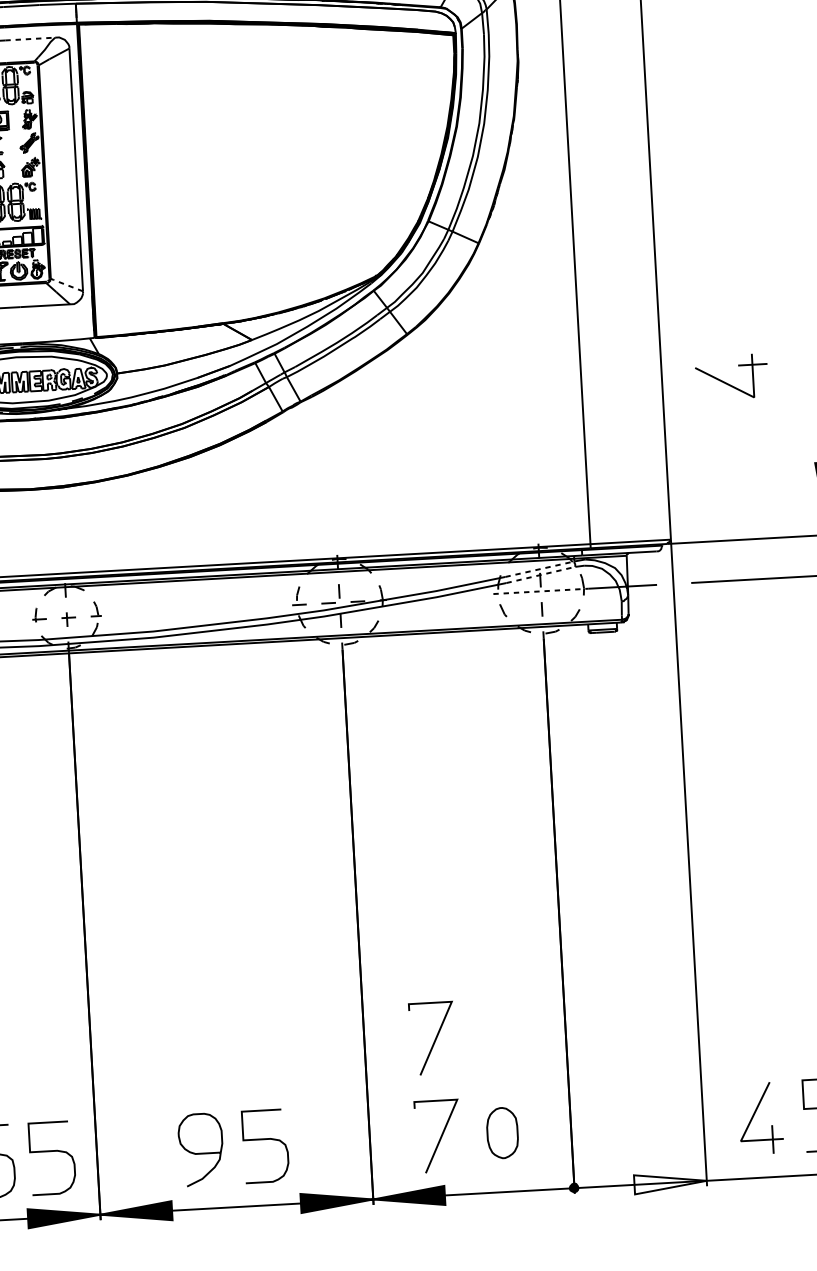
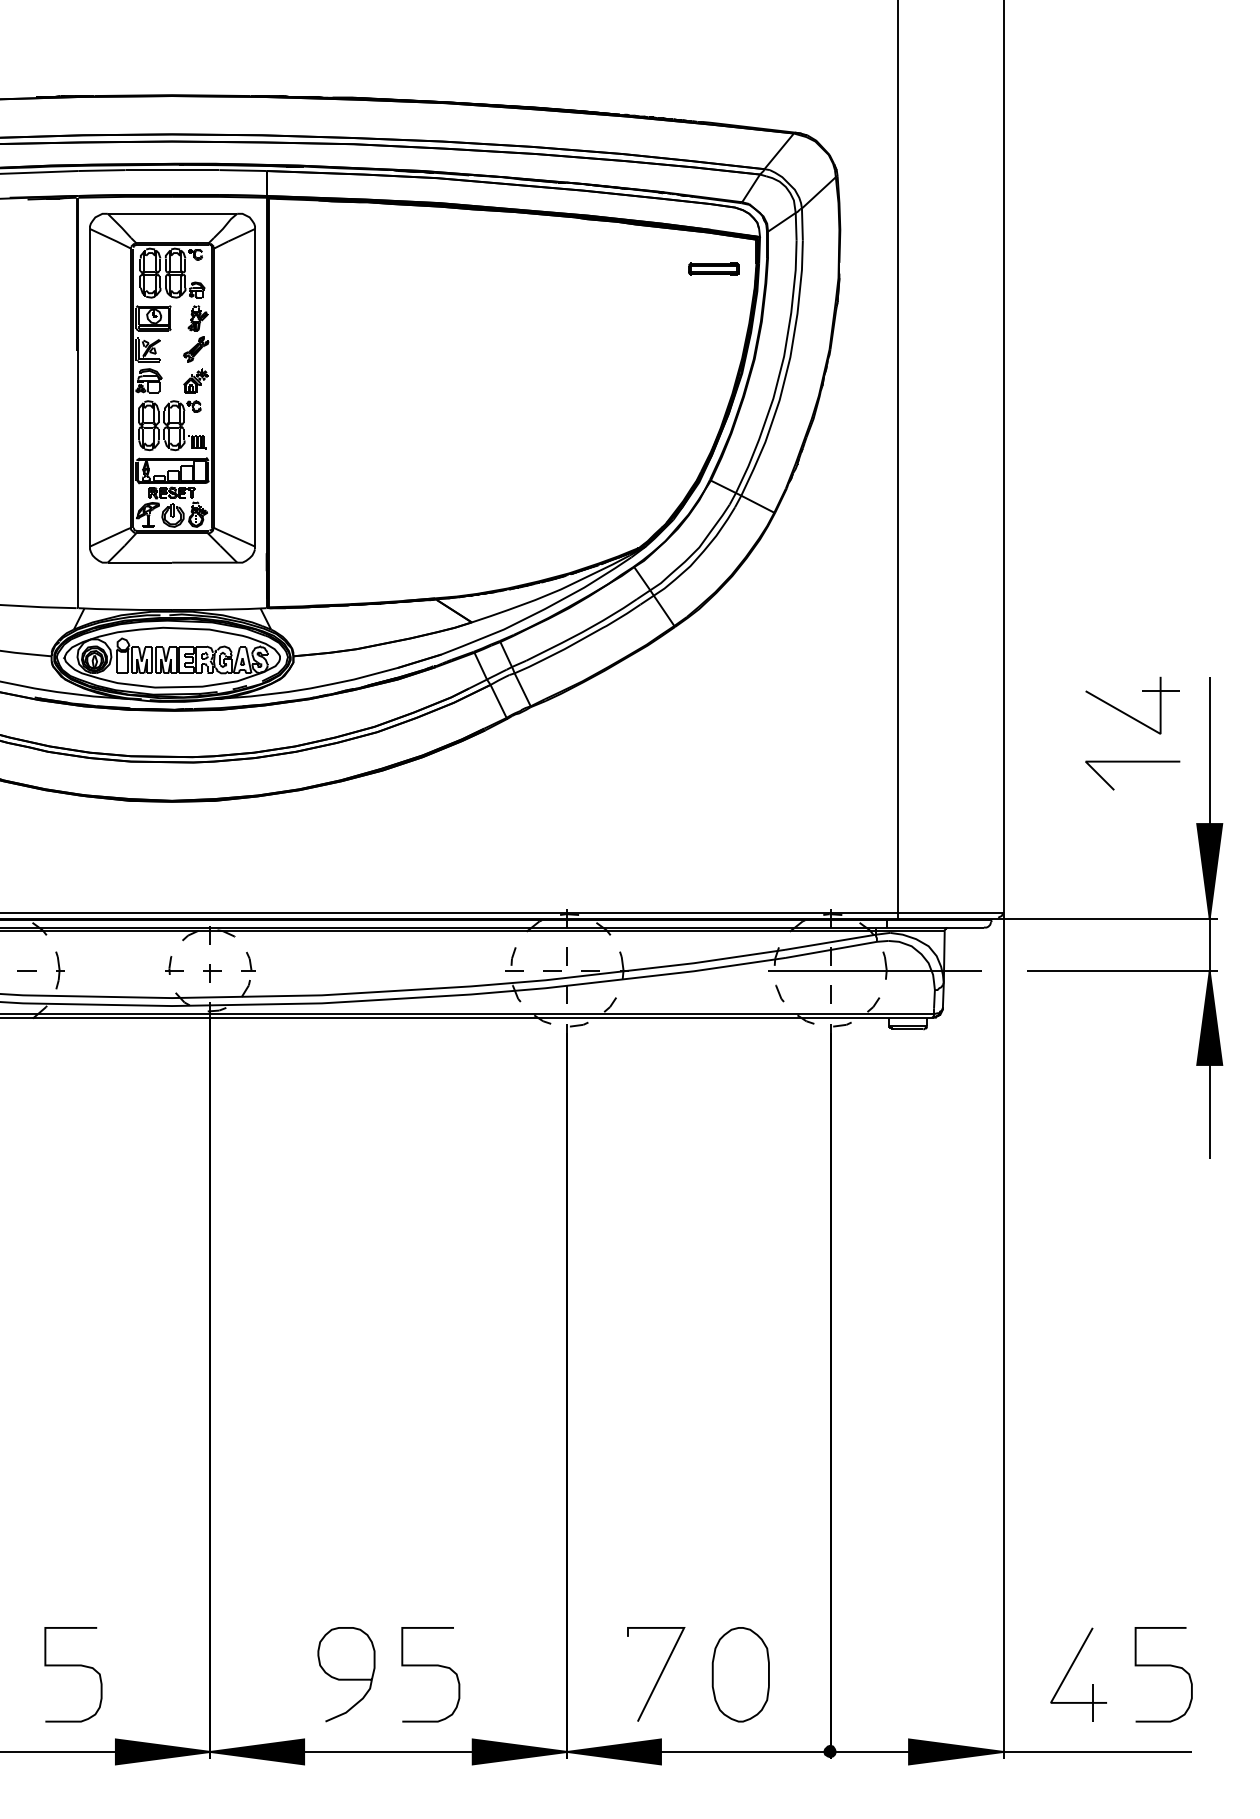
line: (30, 38) -> (204, 213), dashed -> solid
part: (421, 59) -> (713, 268), added
line: (66, 284) -> (233, 536), dashed -> solid
part: (728, 383) -> (1128, 714), moved
line: (763, 418) -> (1132, 762), added
line: (540, 569) -> (831, 942), dashed -> solid
line: (540, 574) -> (831, 949), dashed -> solid
line: (541, 591) -> (830, 971), dashed -> solid
line: (435, 1039) -> (659, 1547), removed
part: (502, 1132) -> (740, 1674), size x1.43
curve: (51, 1151) -> (151, 1666), removed
fill: (670, 1182) -> (956, 1751), added

